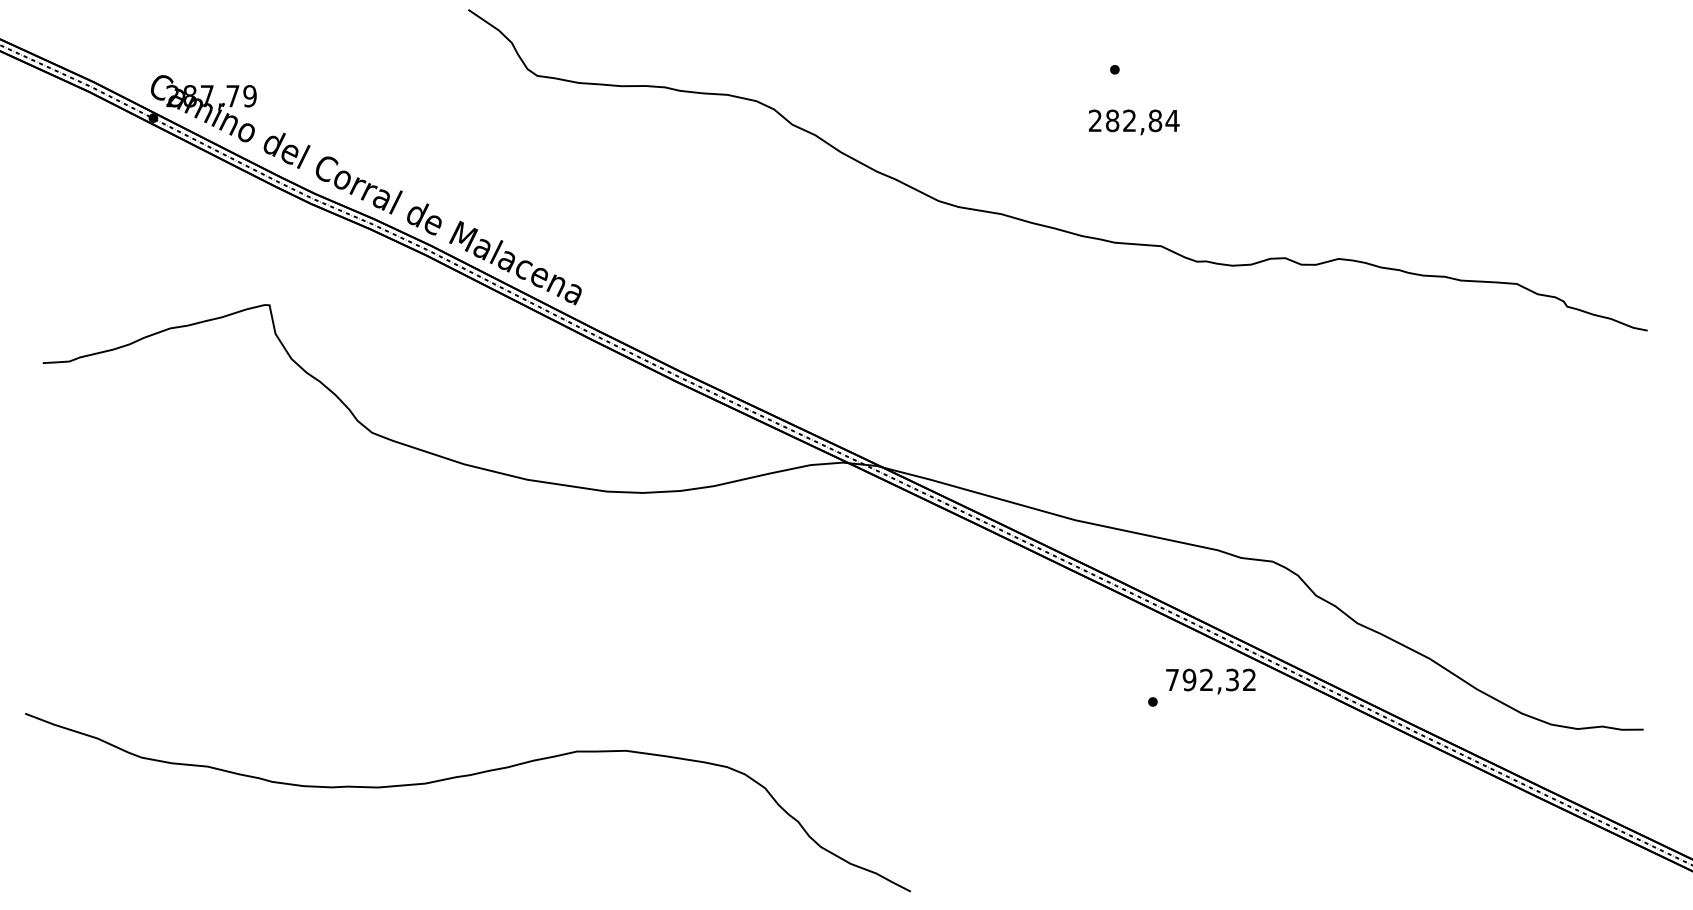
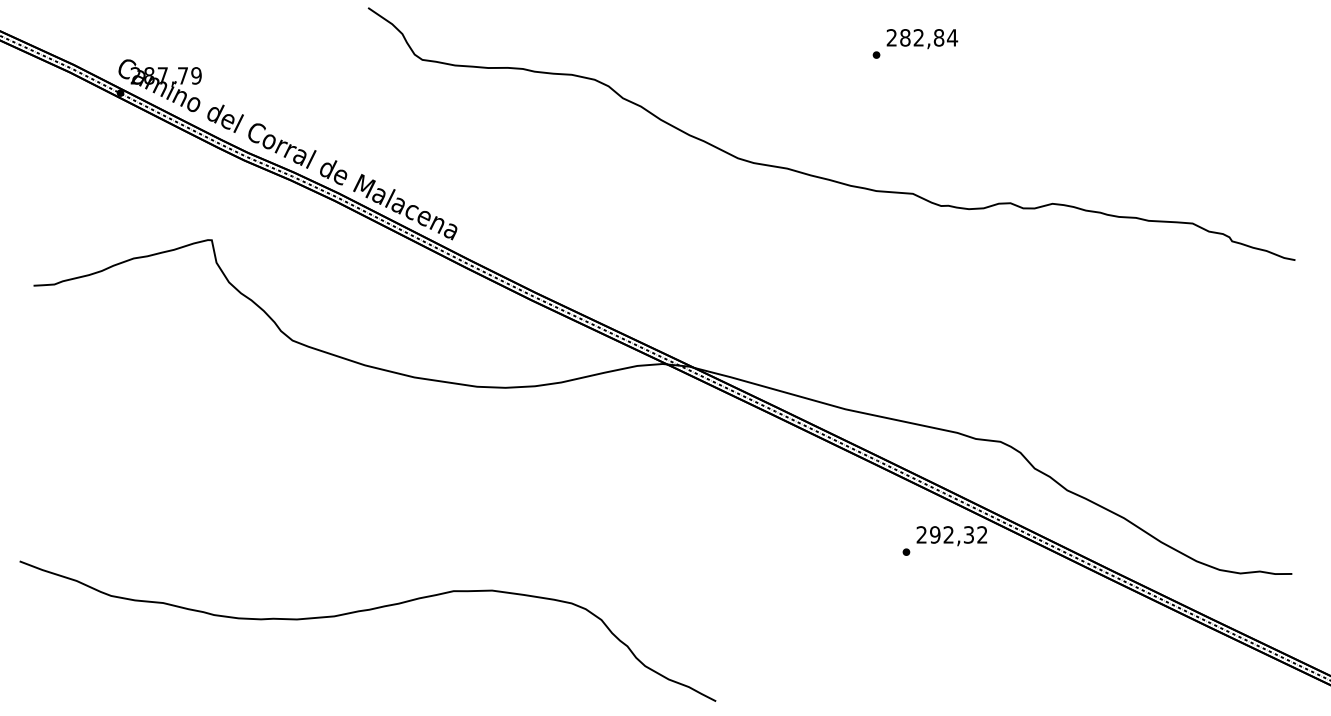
text: (1134, 122) -> (922, 39), moved
text: (1172, 679) -> (921, 534), 792,32 -> 292,32

